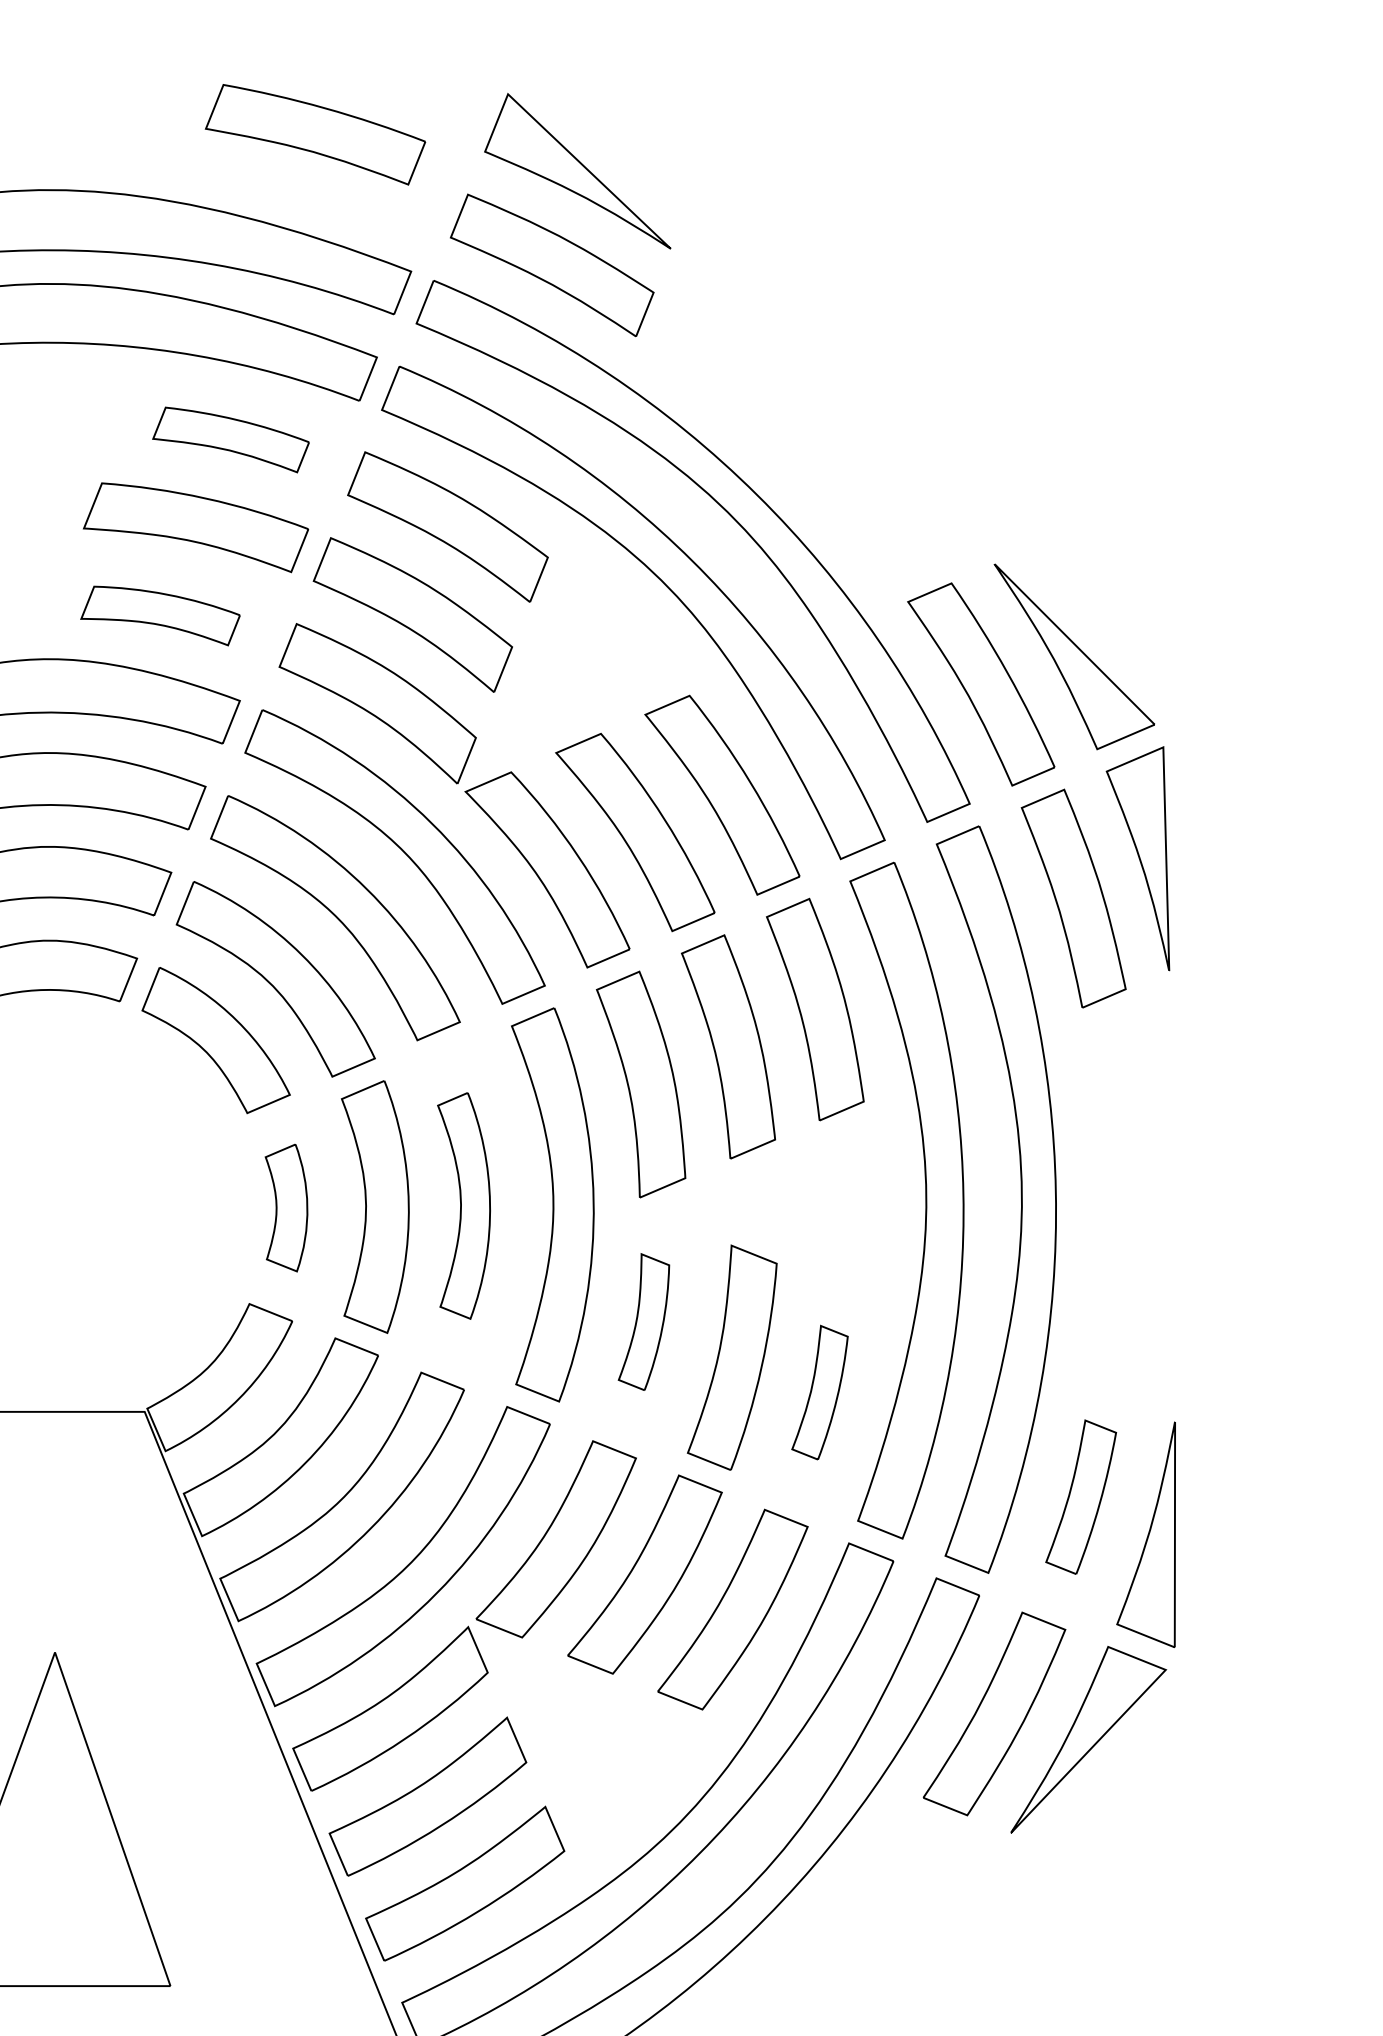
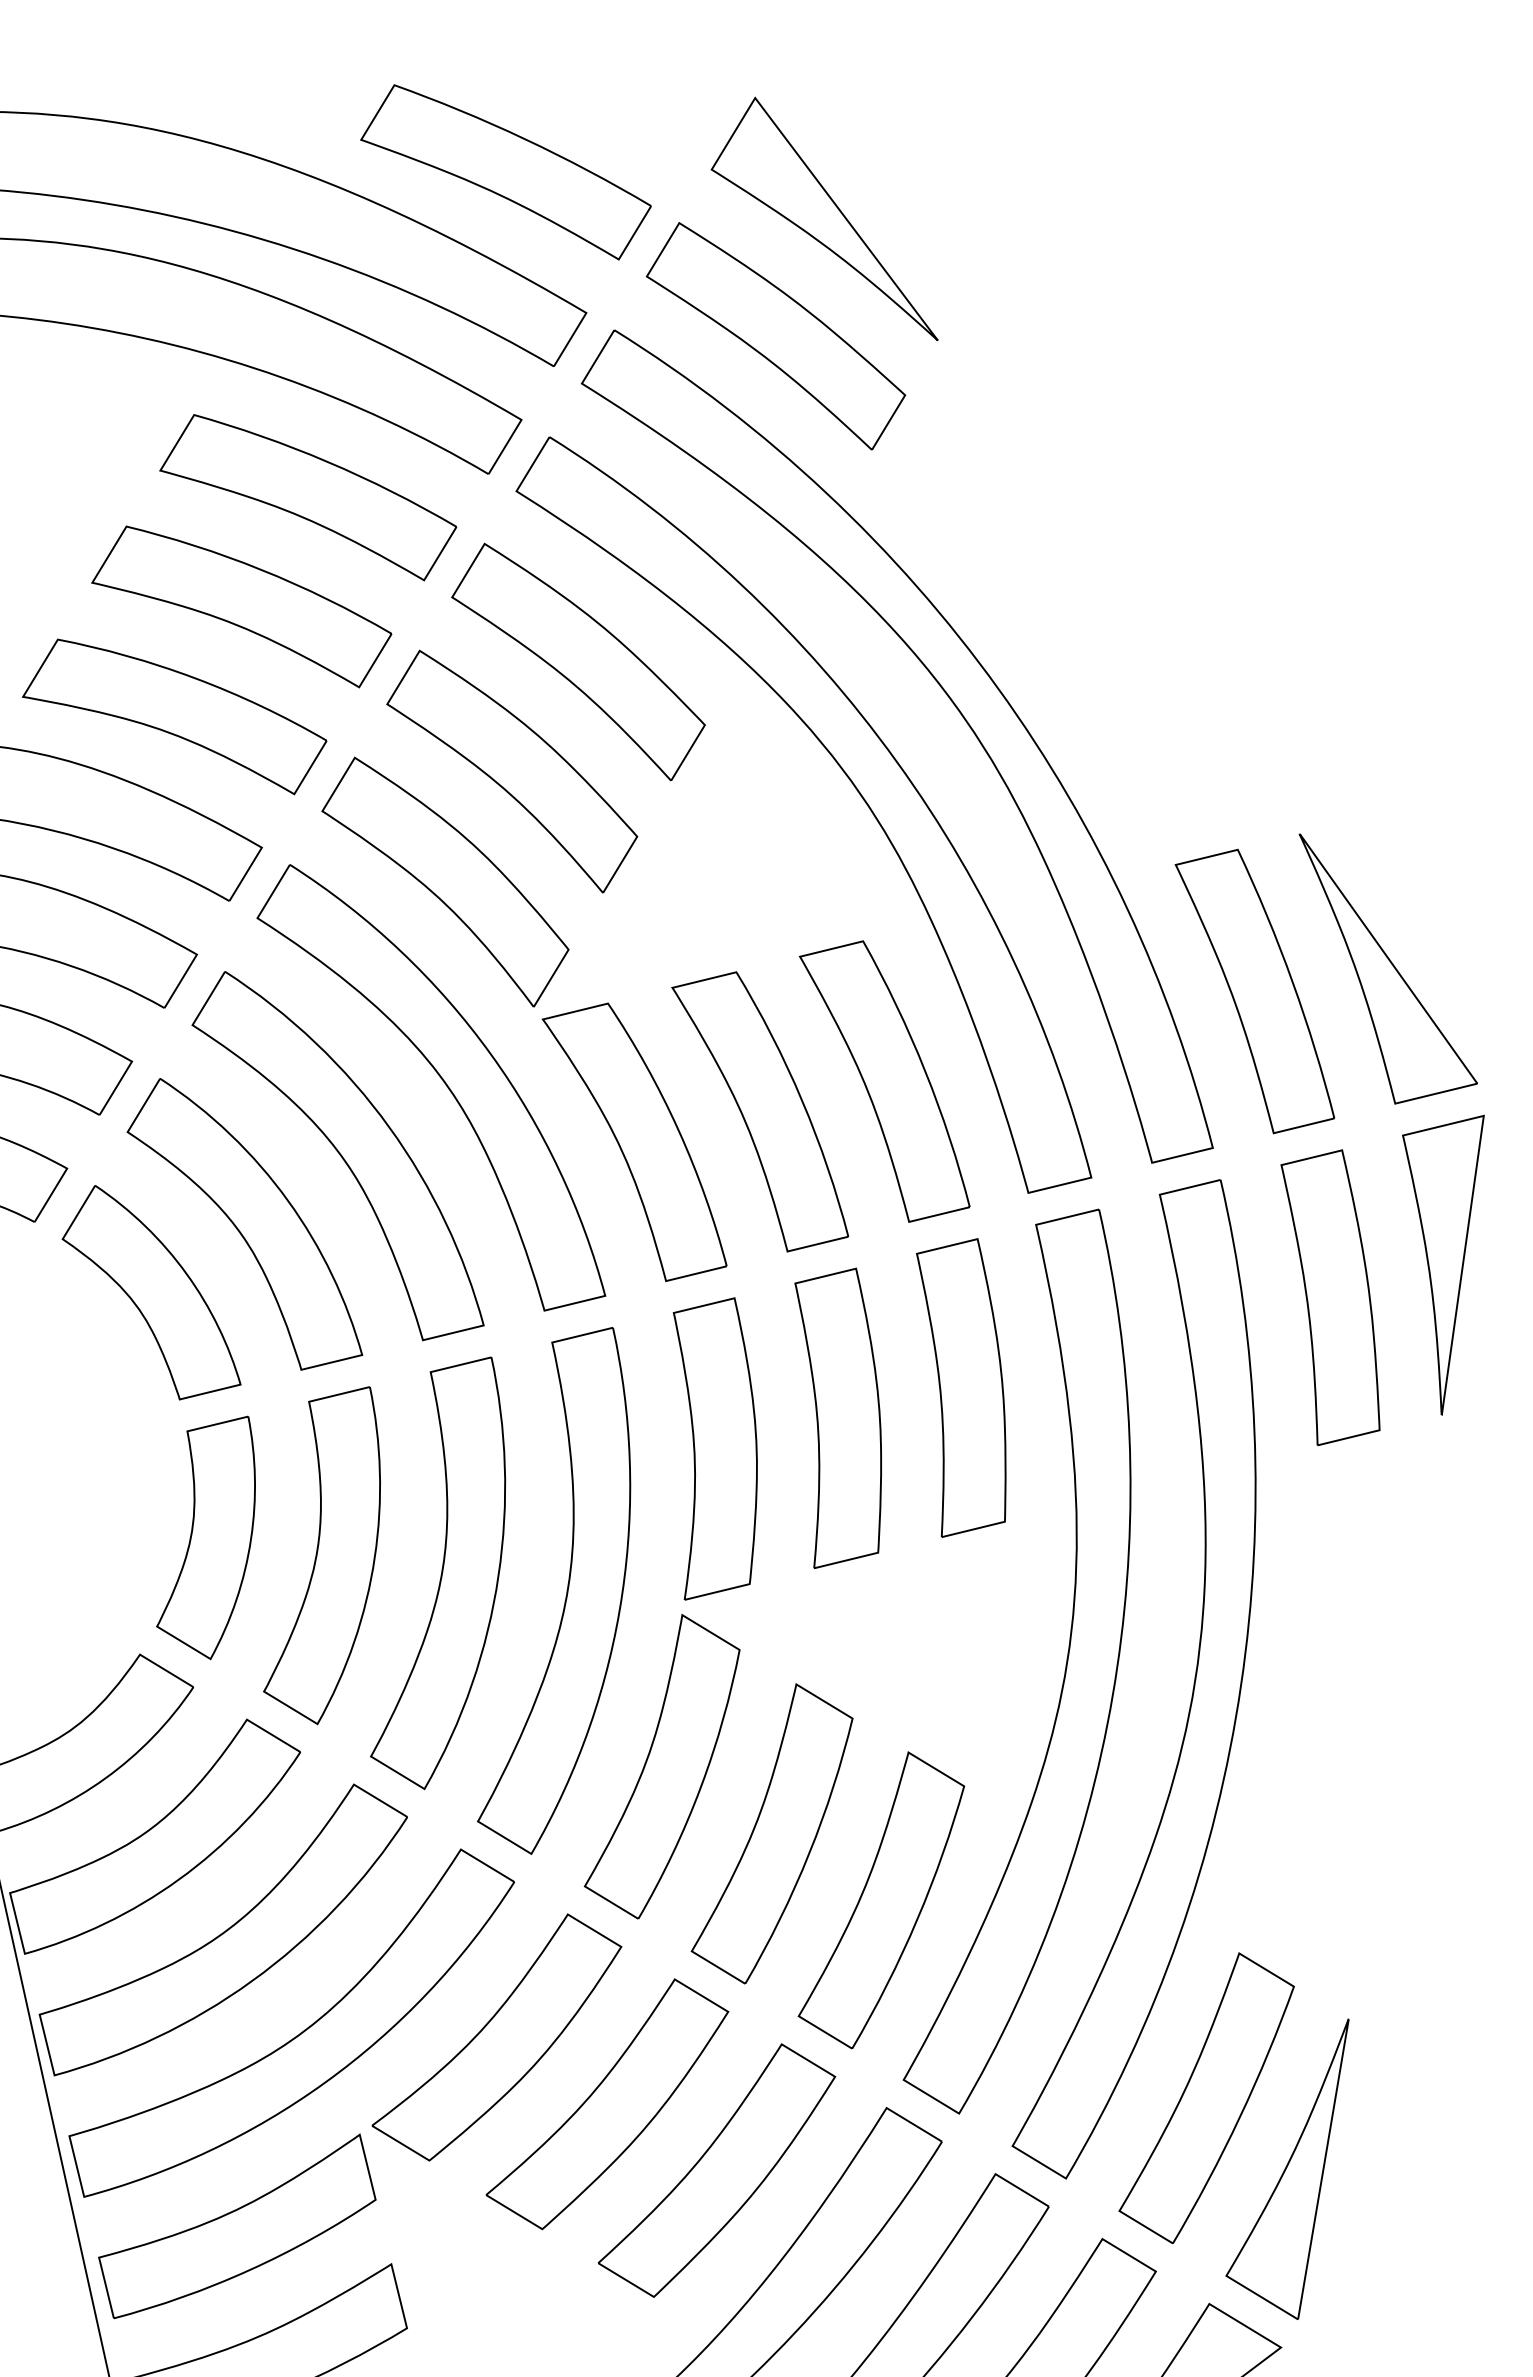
part: (315, 134) -> (506, 171), moved
part: (230, 439) -> (307, 496), size x1.43
part: (160, 615) -> (175, 715), size x1.43
part: (463, 1205) -> (447, 1570), size x1.43
part: (286, 1207) -> (210, 1534), size x1.43
part: (643, 1321) -> (661, 1765), size x1.67
part: (819, 1392) -> (880, 1899), size x1.67
part: (1080, 1496) -> (1205, 2097), size x1.43

